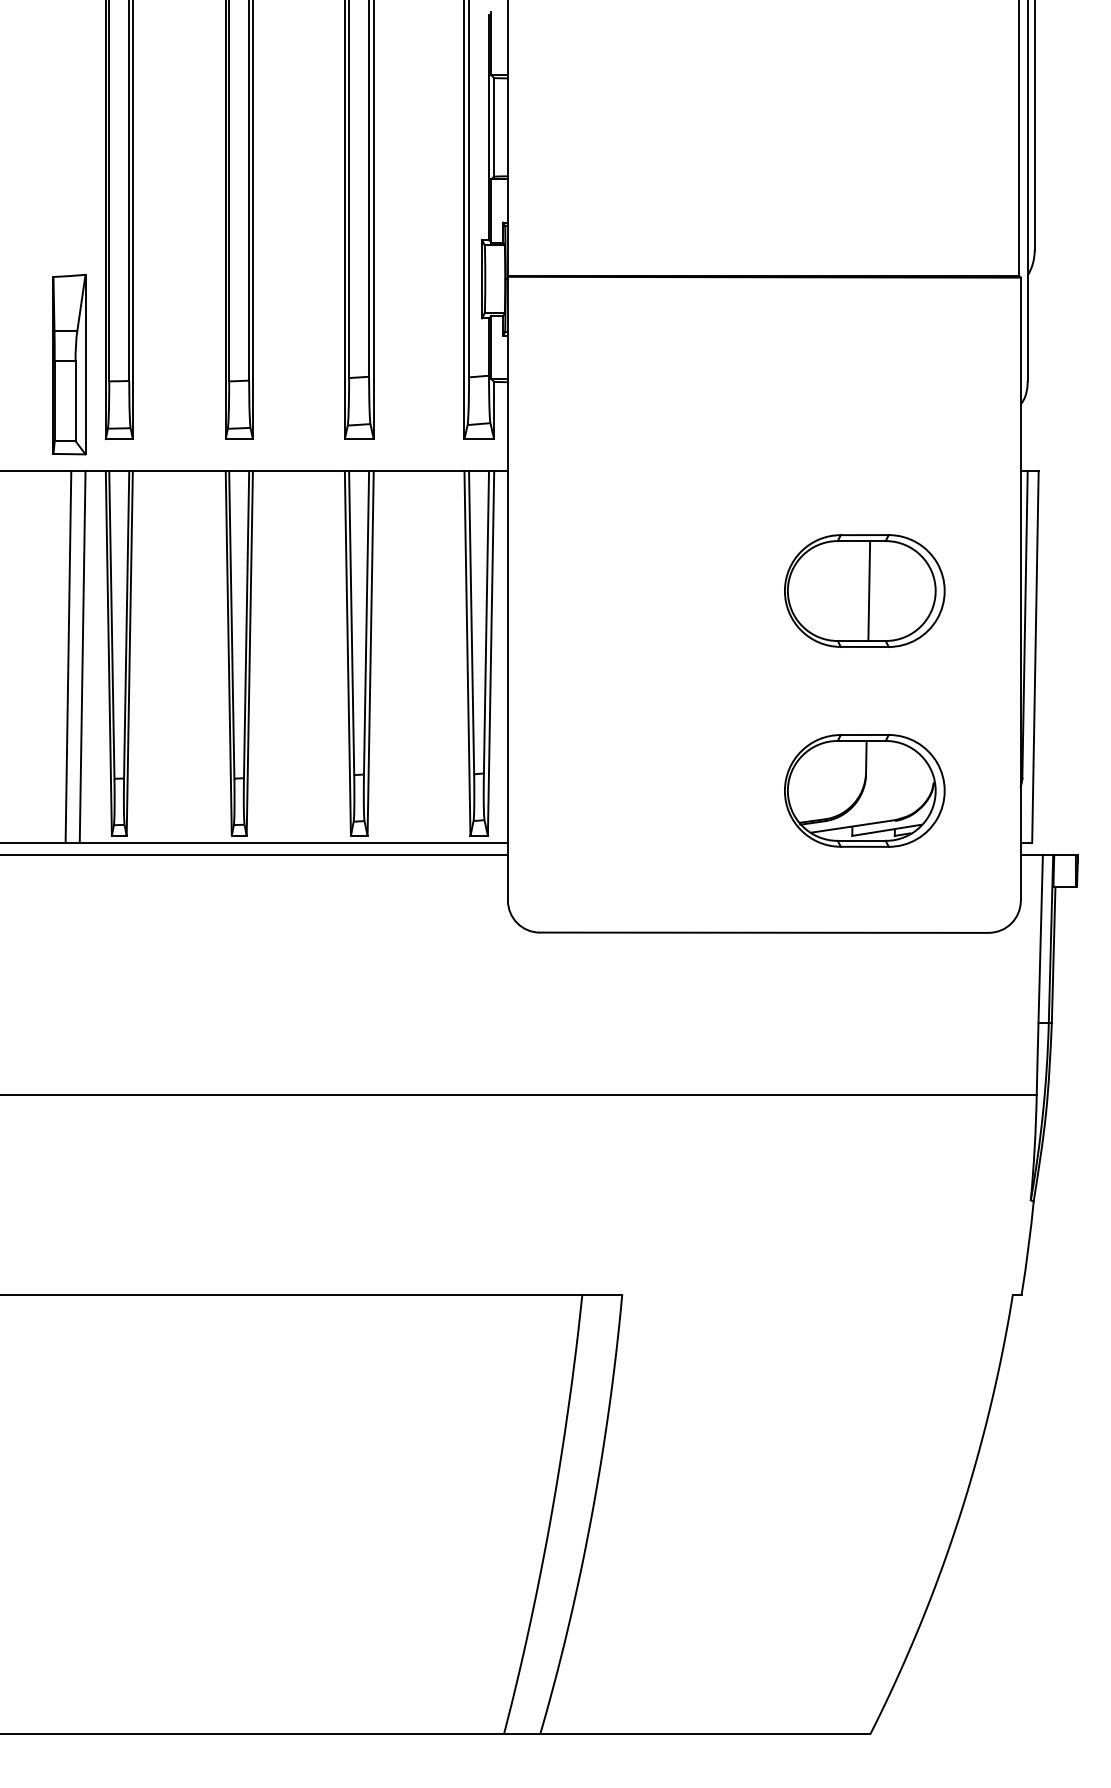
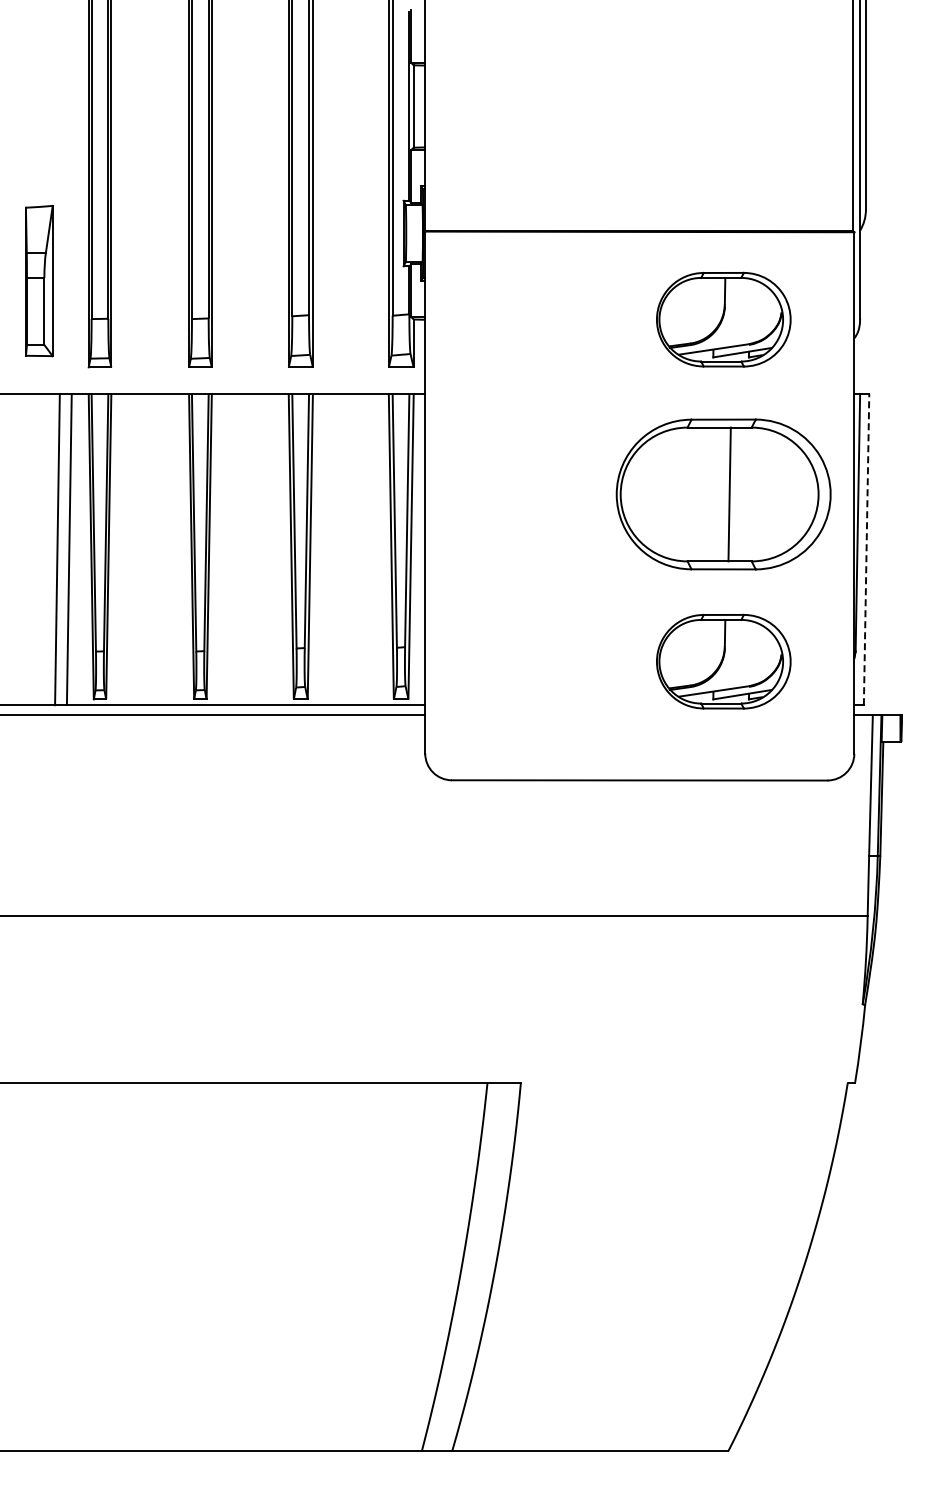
part: (69, 365) -> (39, 281), moved
part: (864, 381) -> (723, 319), added
part: (864, 591) -> (723, 494), size x1.6
line: (1035, 656) -> (866, 549), solid -> dashed

